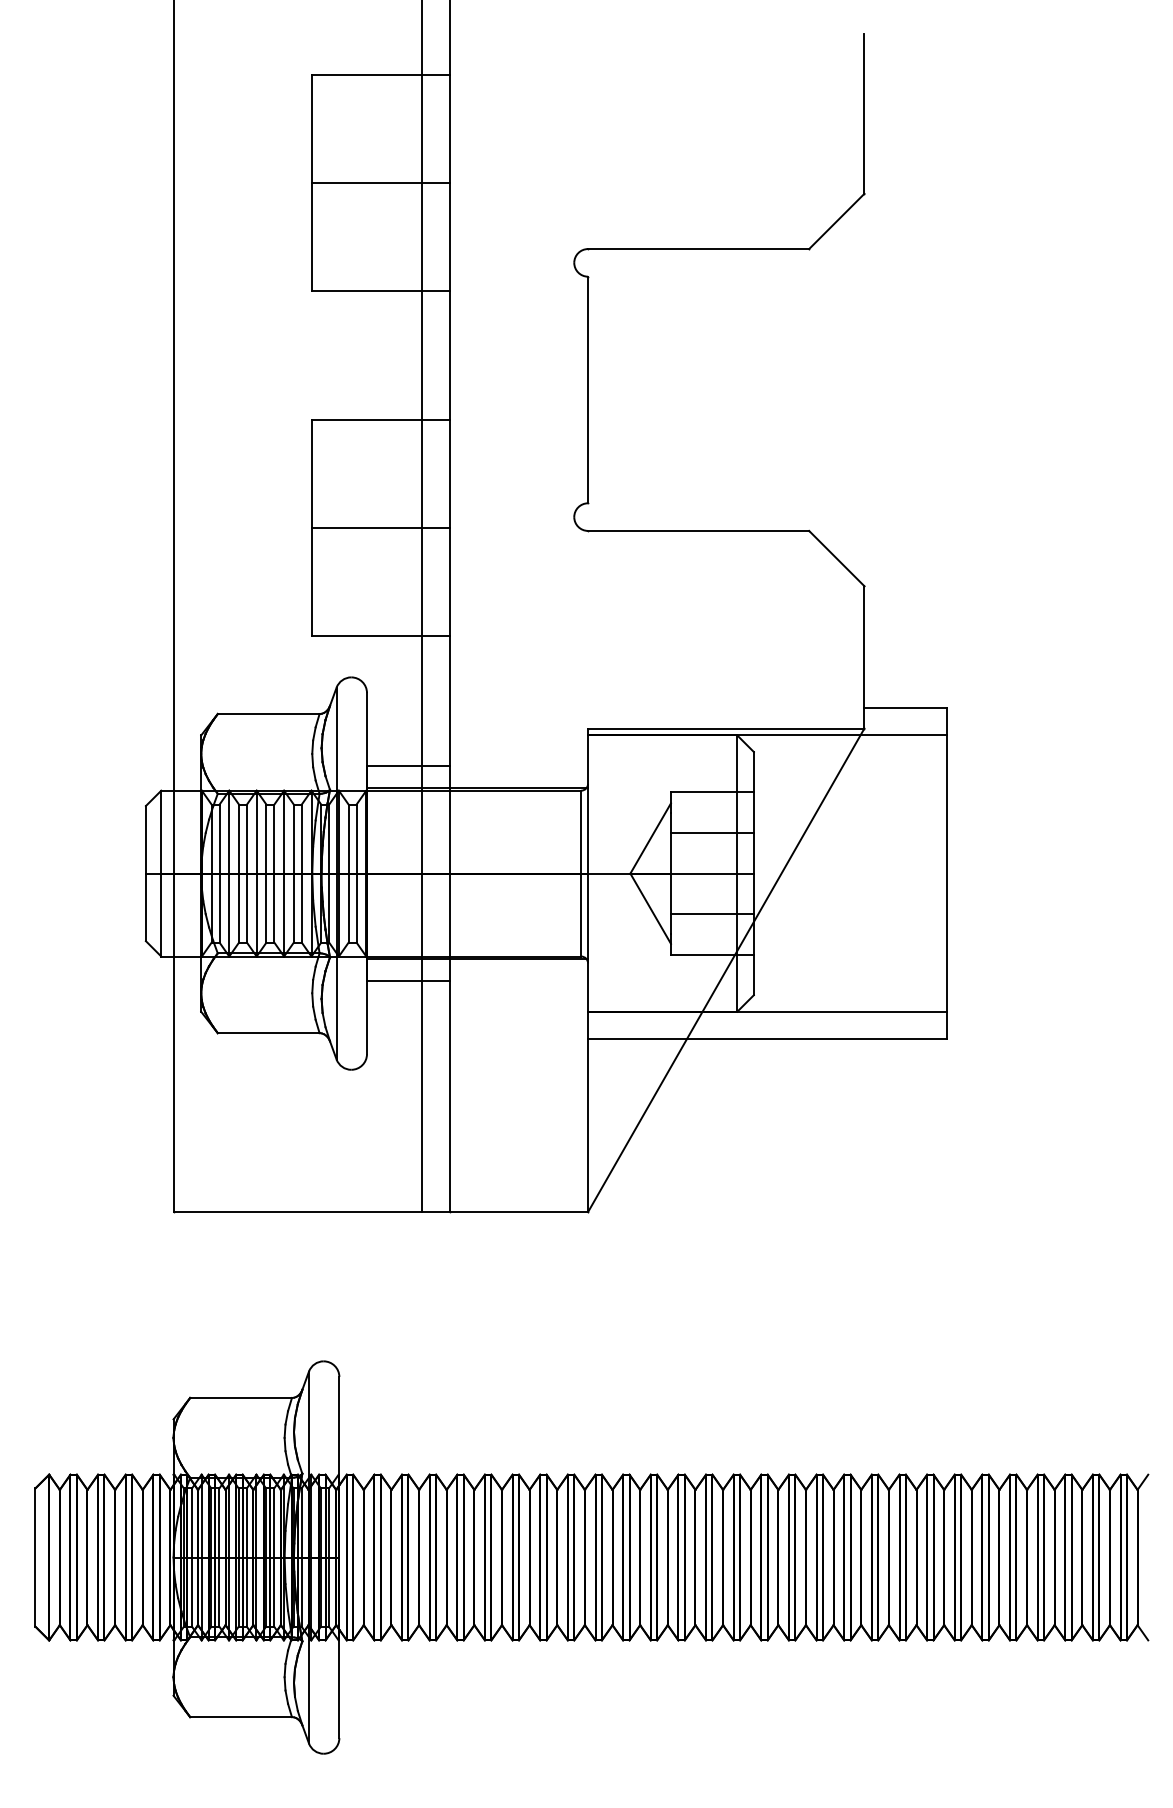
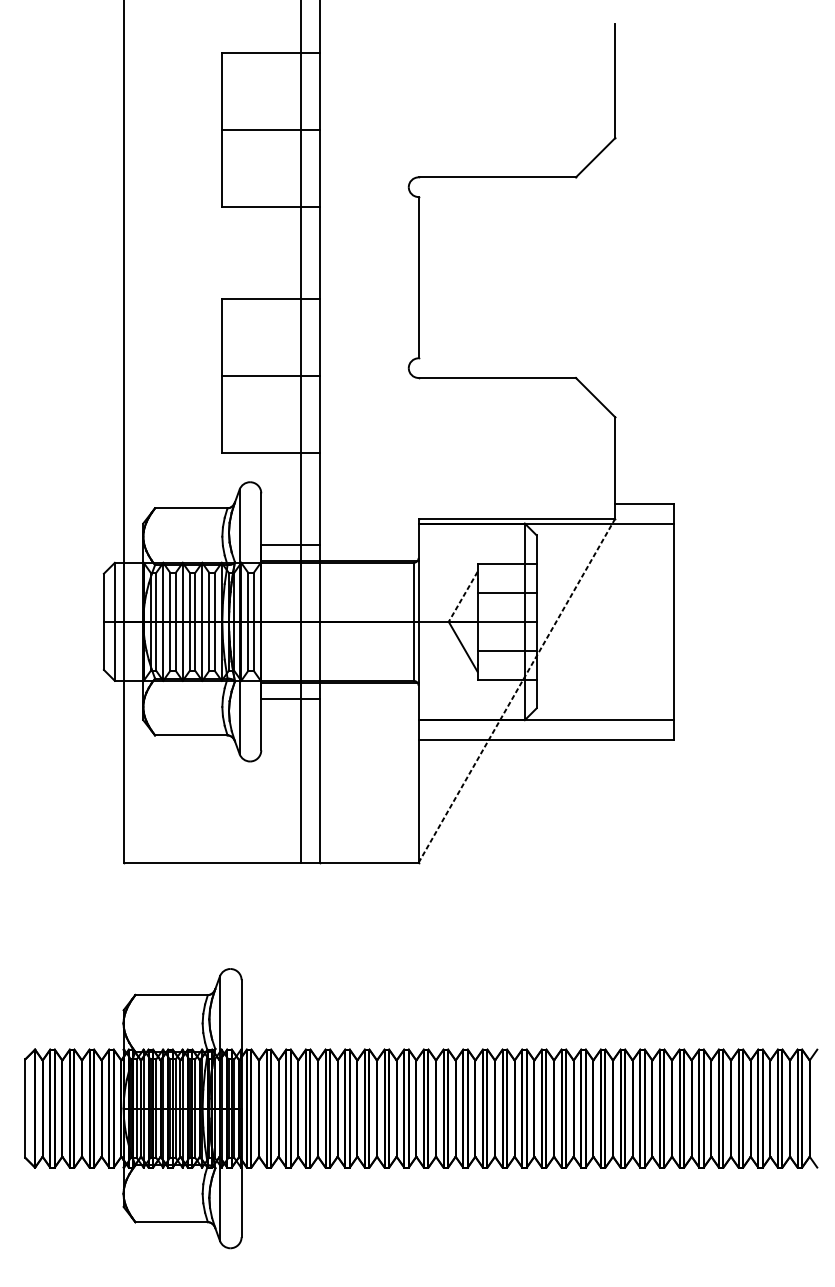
line: (650, 838) -> (463, 596), solid -> dashed
line: (726, 970) -> (517, 690), solid -> dashed

